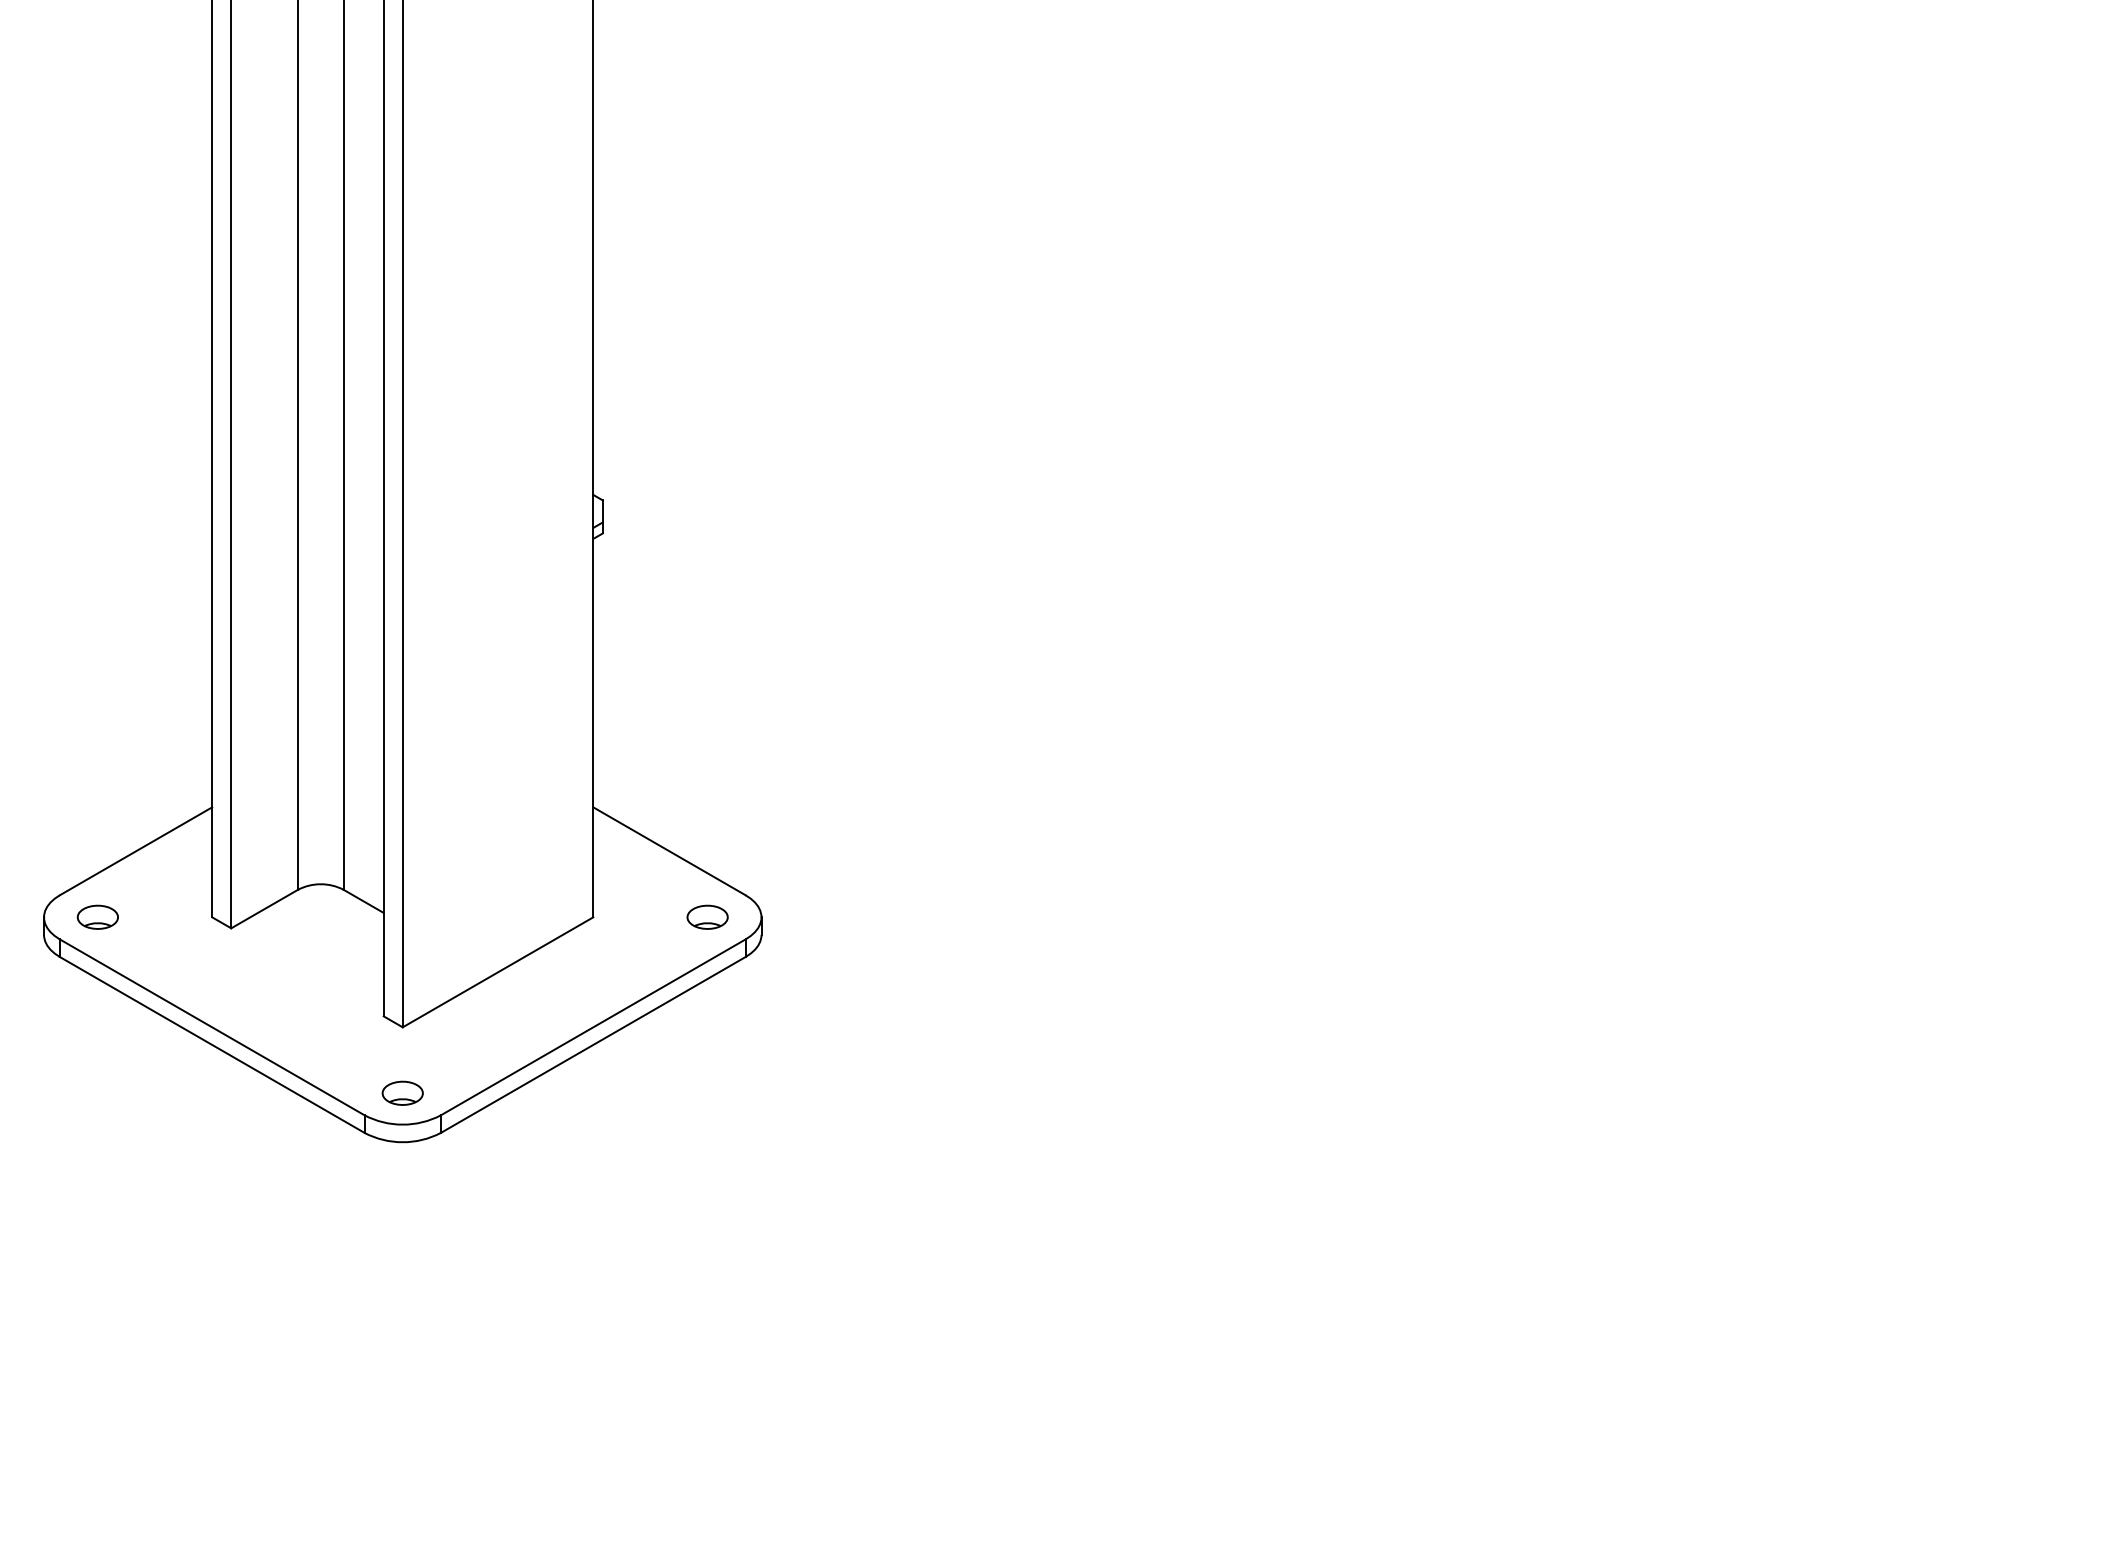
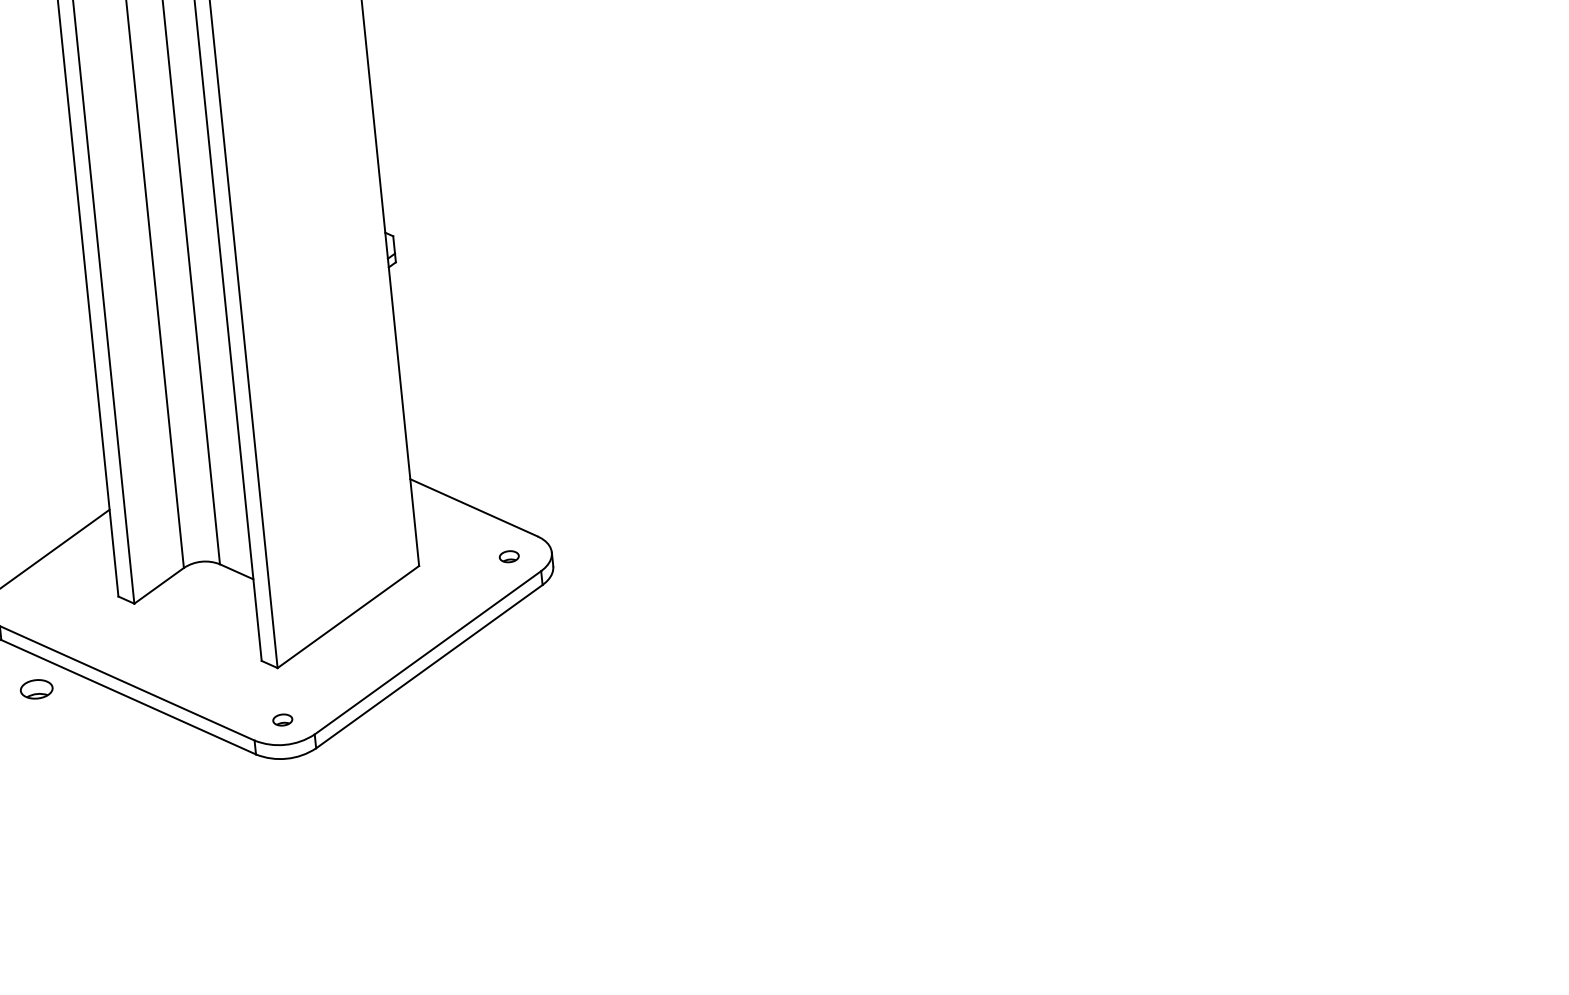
part: (97, 916) -> (36, 688), moved
part: (707, 916) -> (509, 556), size x0.6
part: (402, 1092) -> (282, 719), size x0.6

